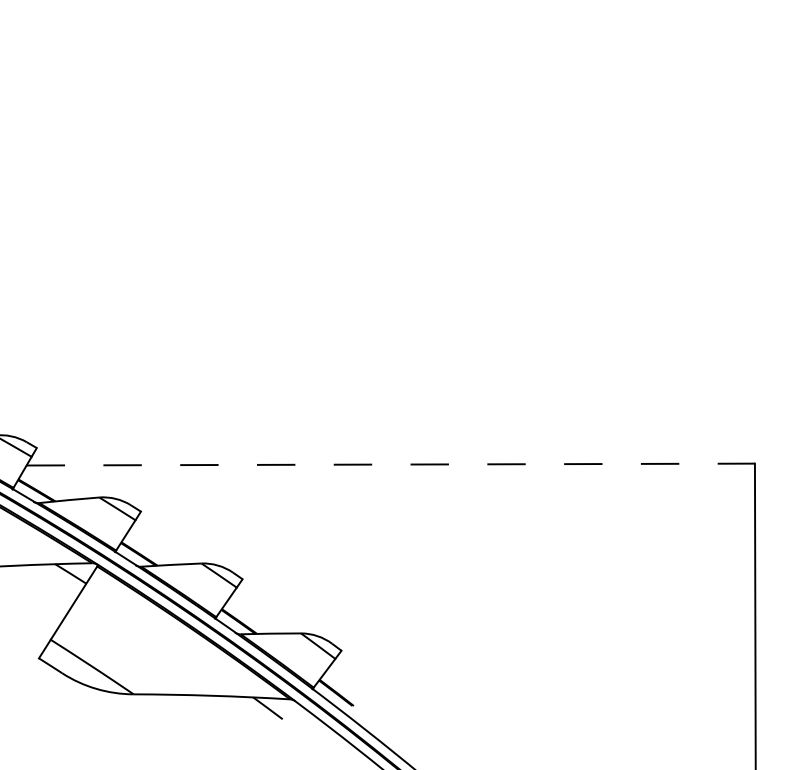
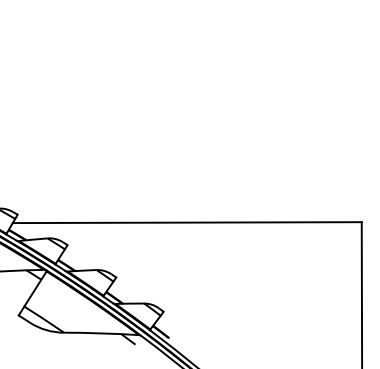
line: (391, 464) -> (187, 222), dashed -> solid

